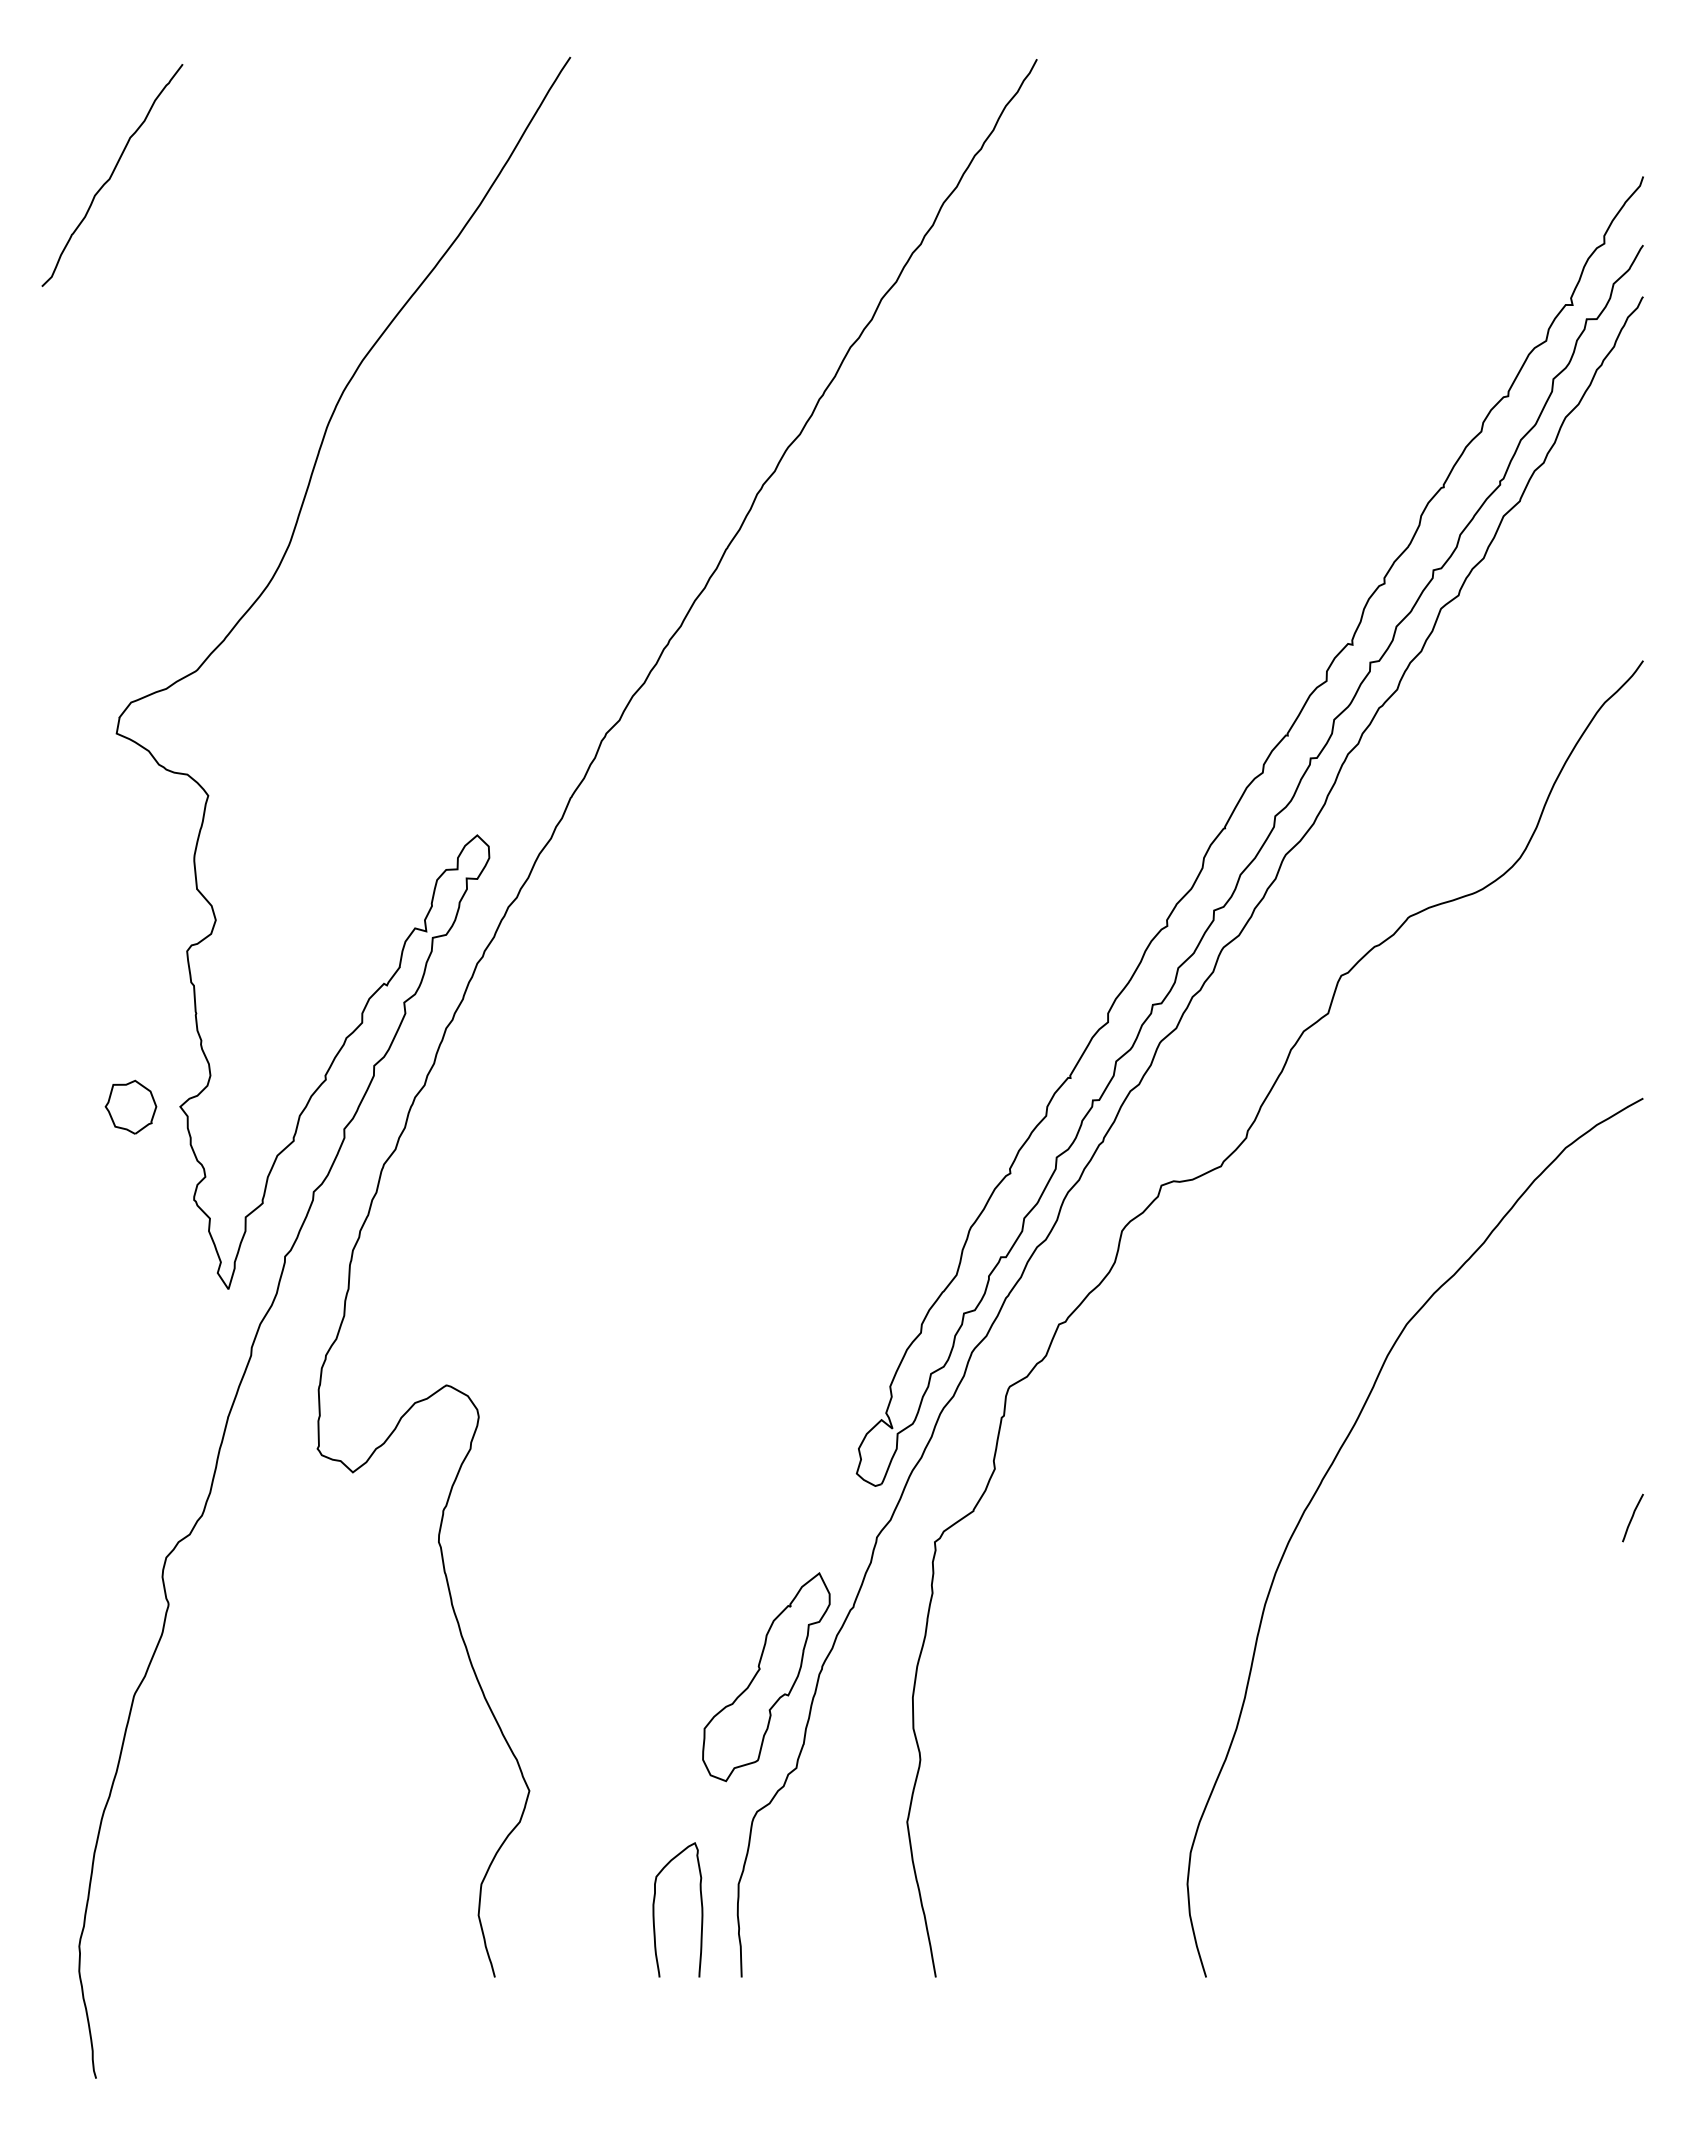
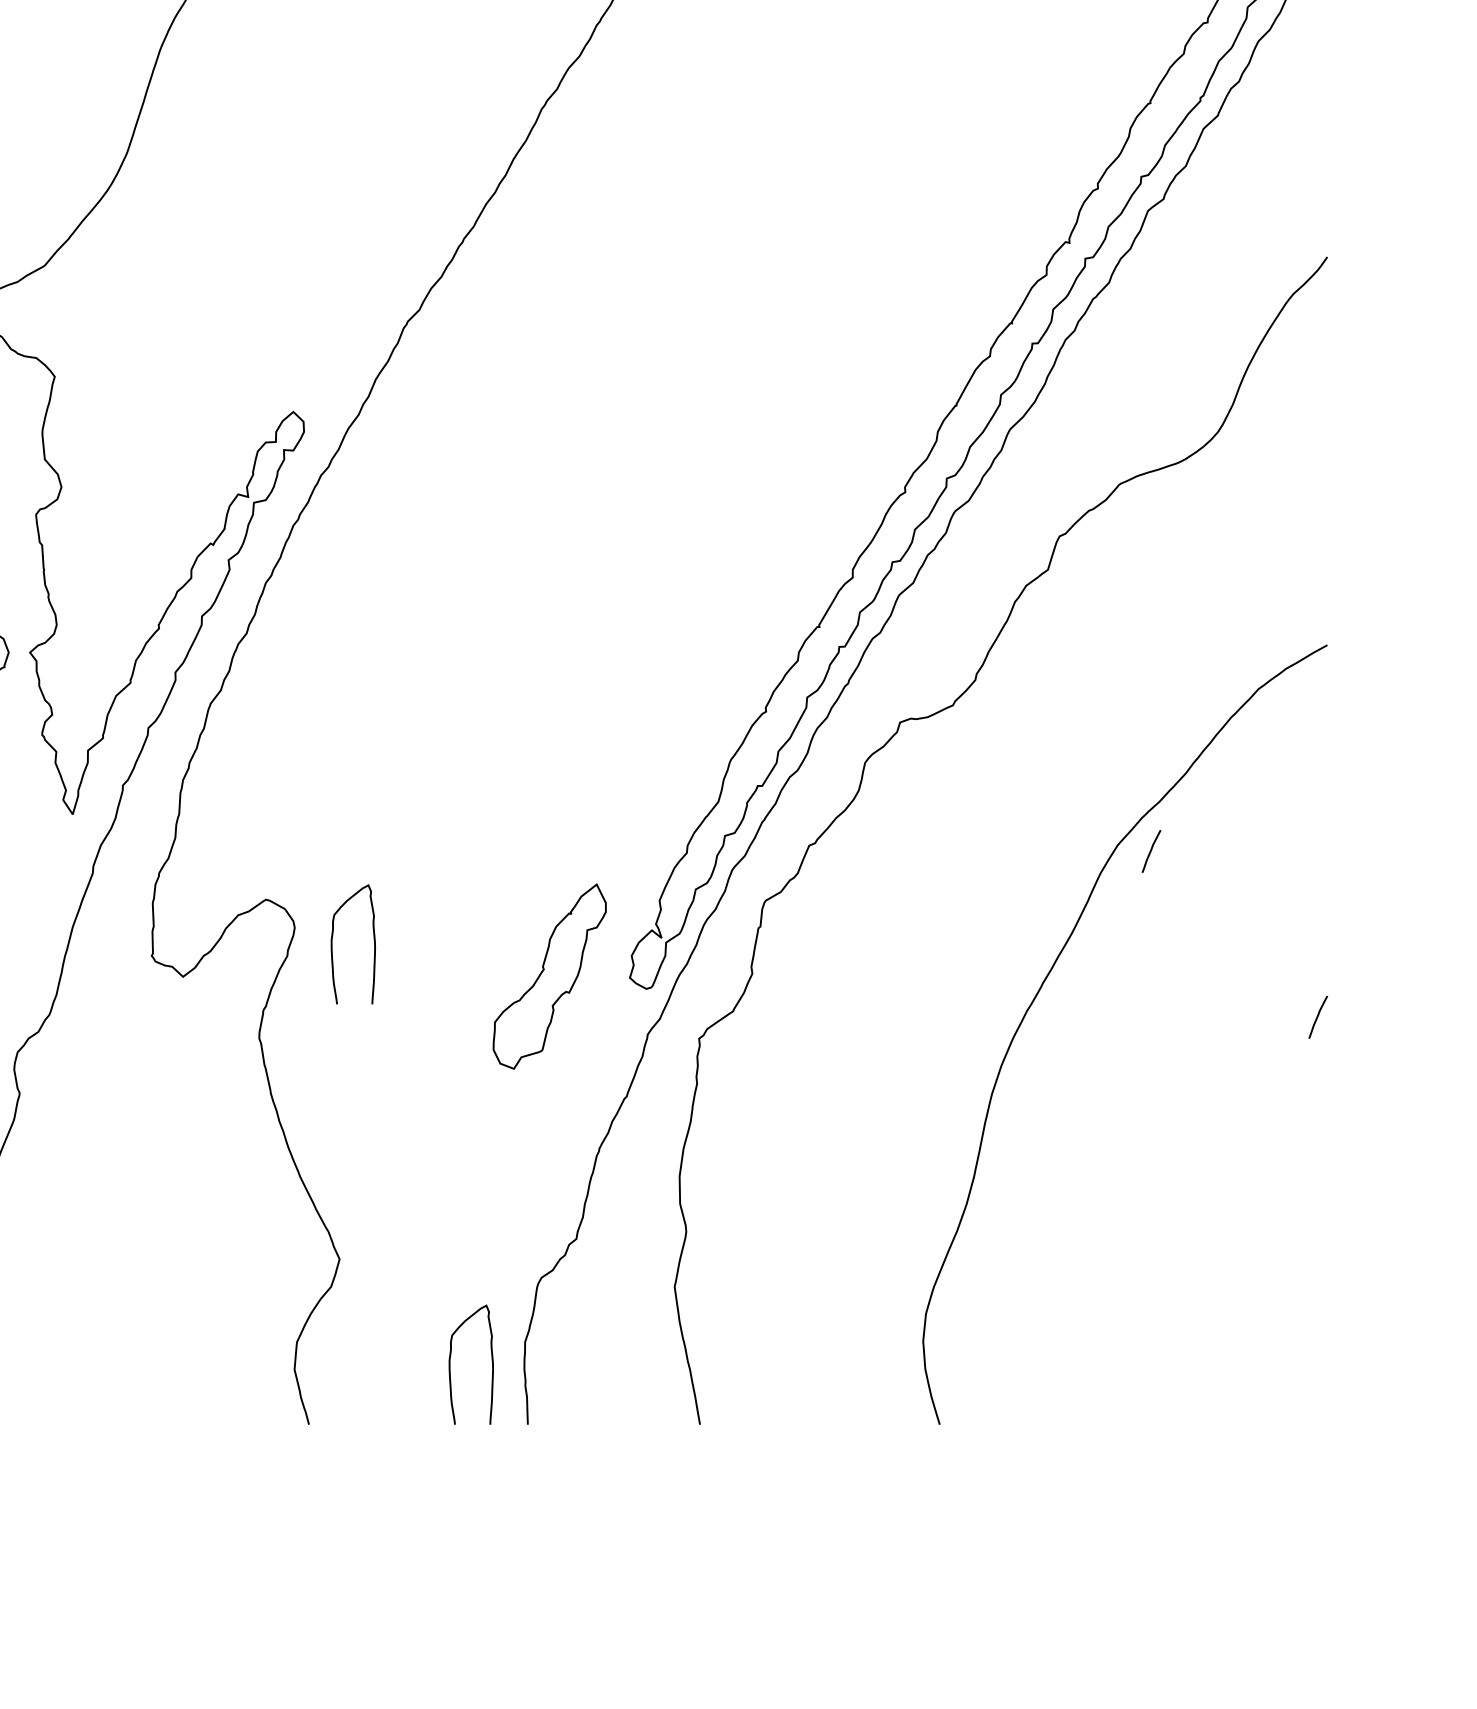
curve: (1444, 1330) -> (1151, 850), added
curve: (521, 1435) -> (332, 944), added
part: (766, 1677) -> (549, 976), moved

